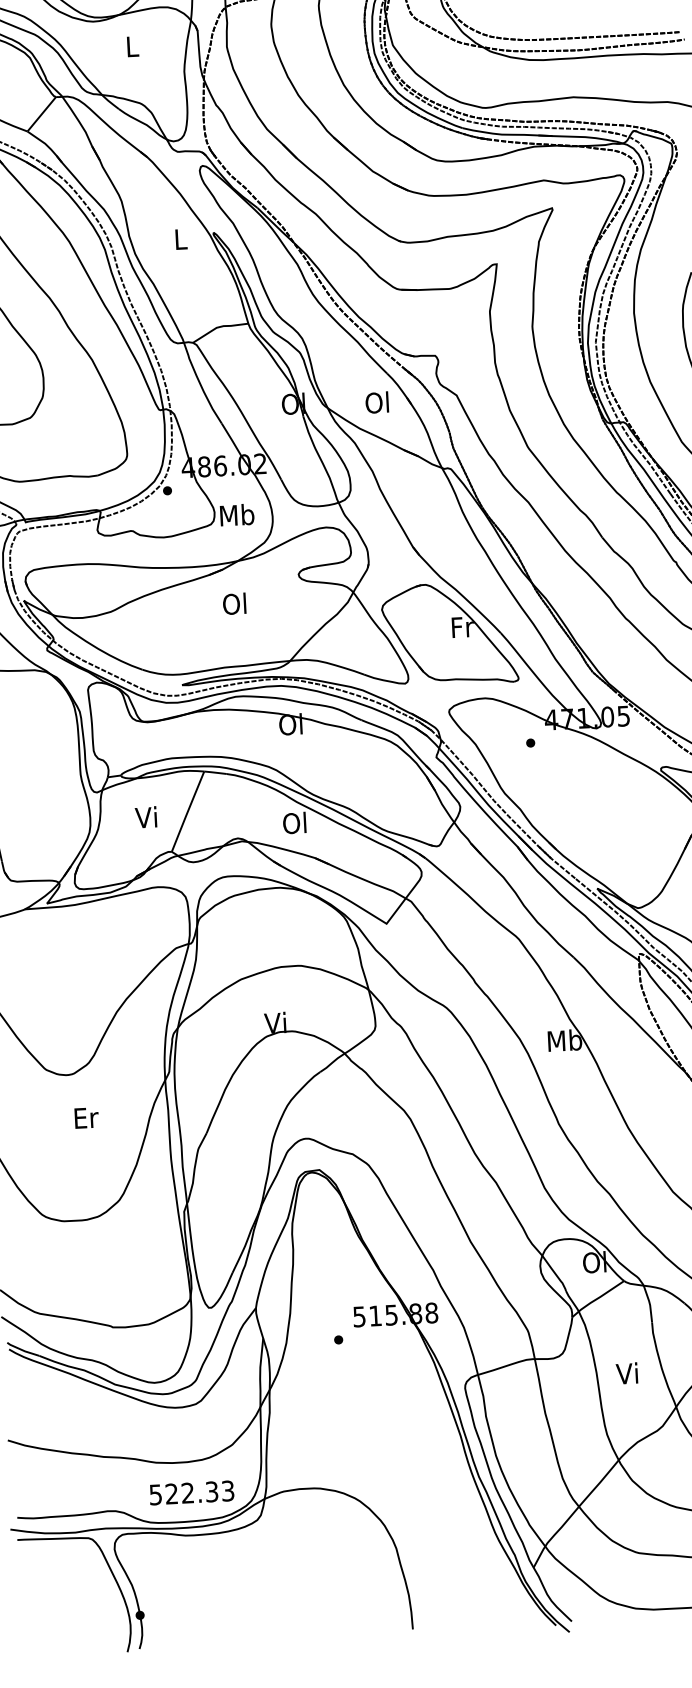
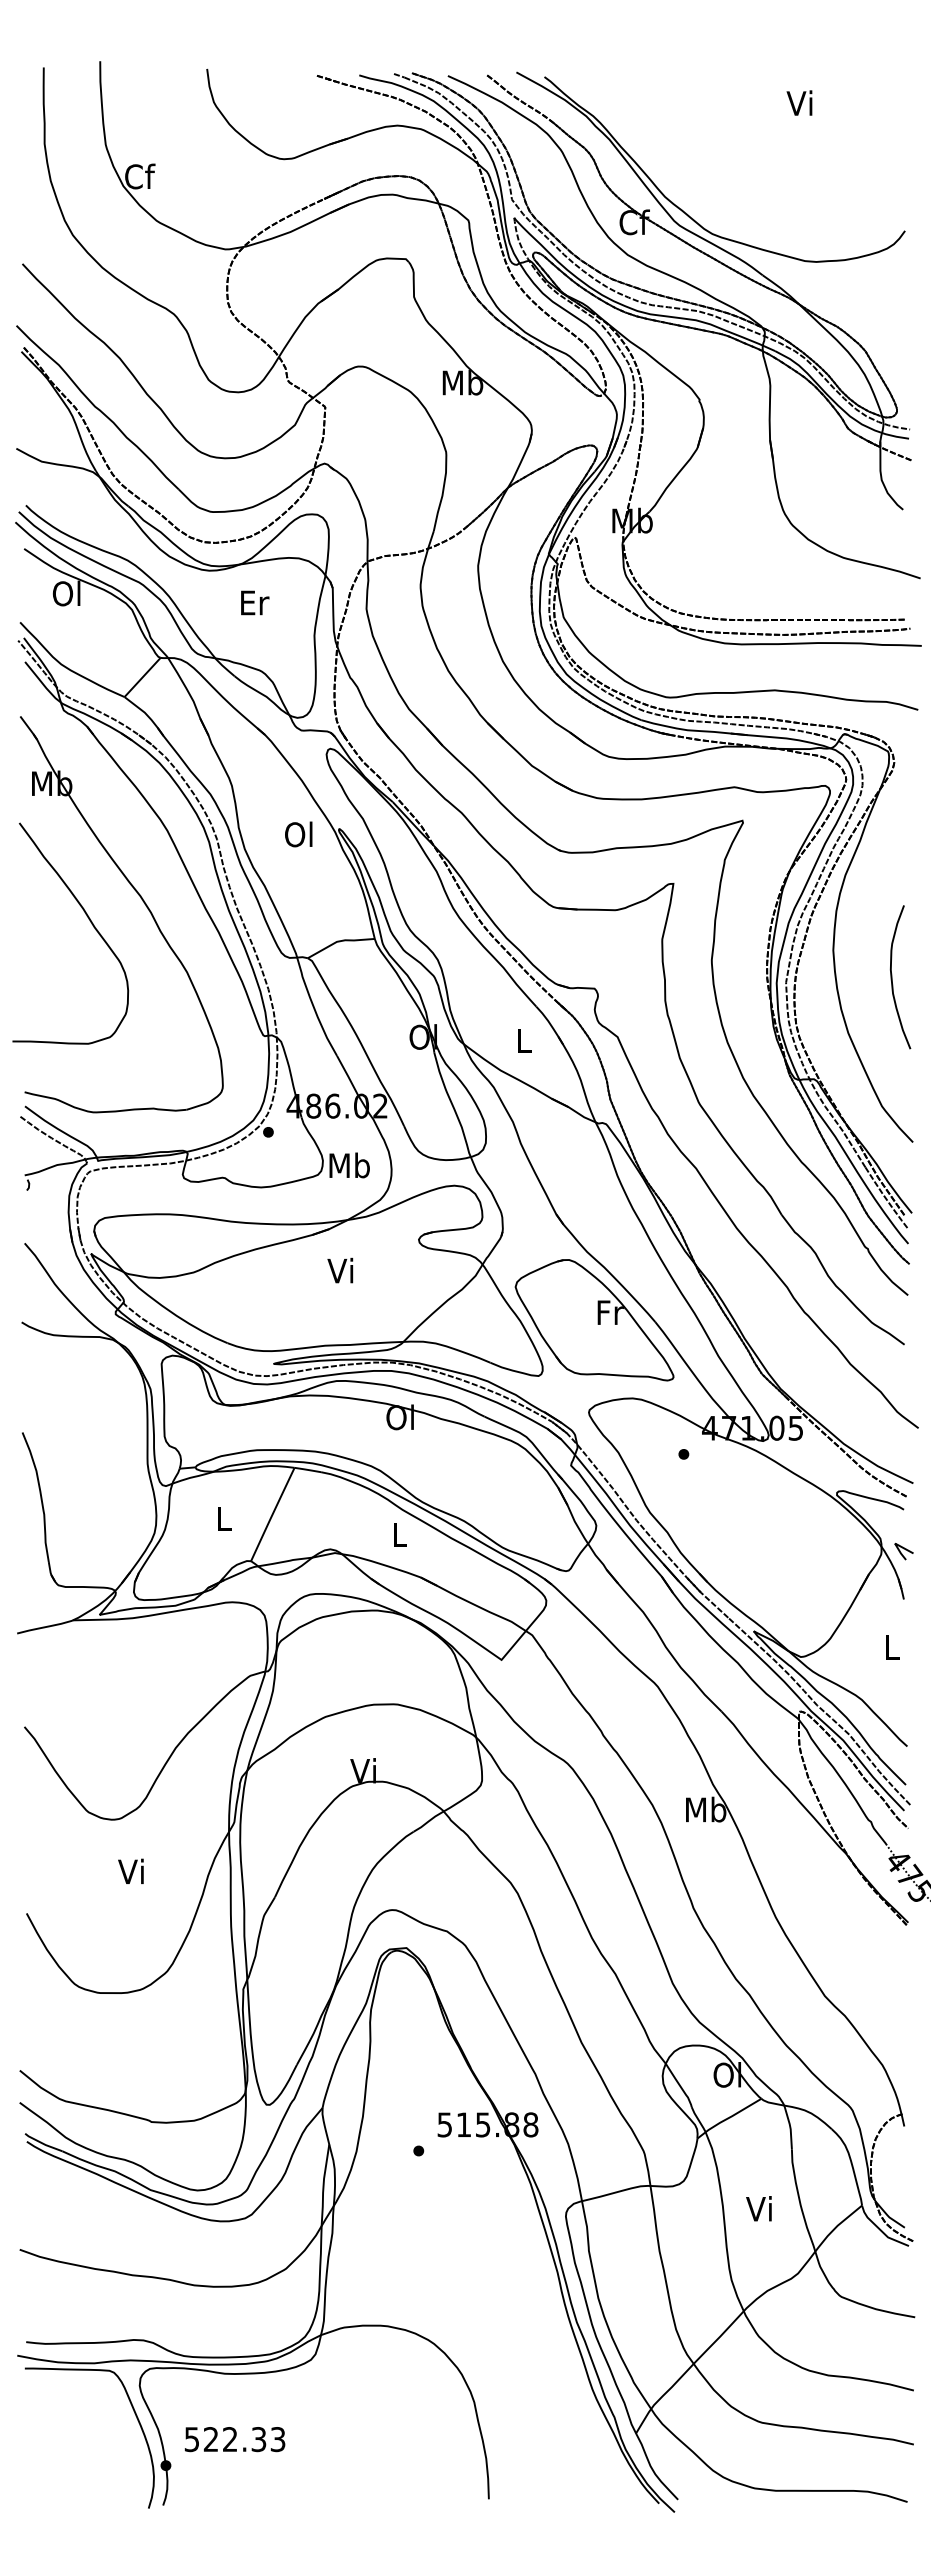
text: (133, 46) -> (255, 602), L -> Er
text: (179, 239) -> (298, 834), L -> Ol
text: (376, 402) -> (522, 1040), Ol -> L
text: (234, 603) -> (340, 1270), Ol -> Vi
text: (145, 817) -> (222, 1518), Vi -> L
text: (294, 822) -> (398, 1534), Ol -> L
text: (85, 1117) -> (132, 1871), Er -> Vi
text: (191, 1492) -> (234, 2439), moved

